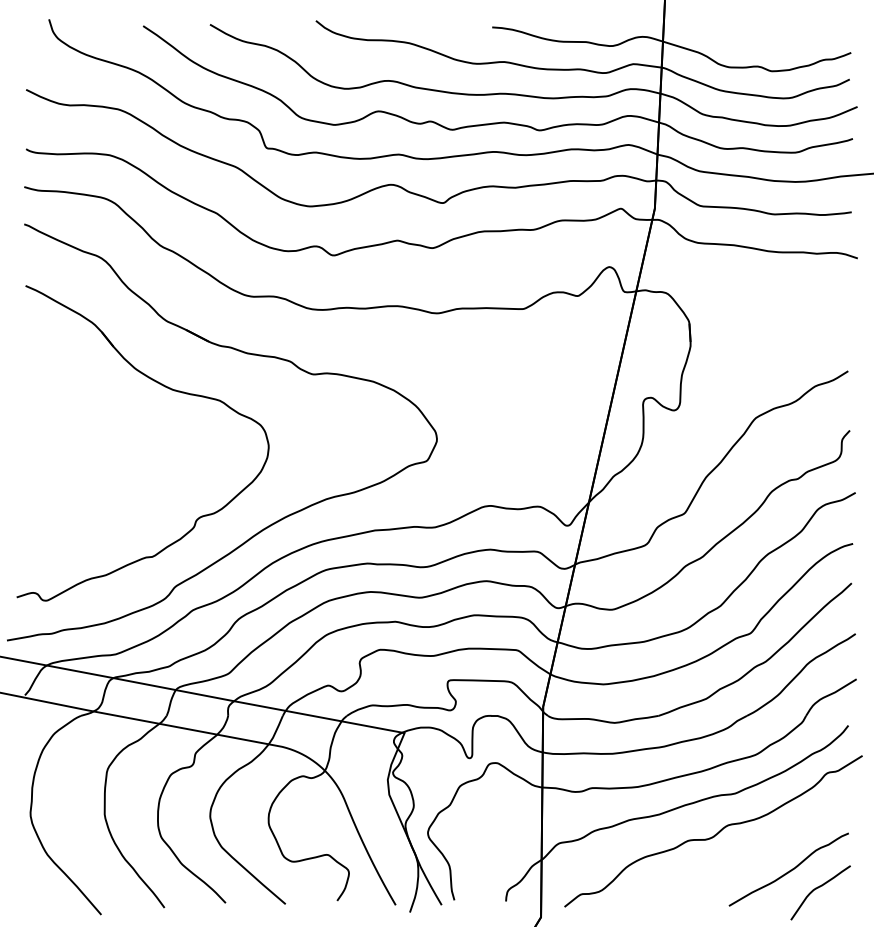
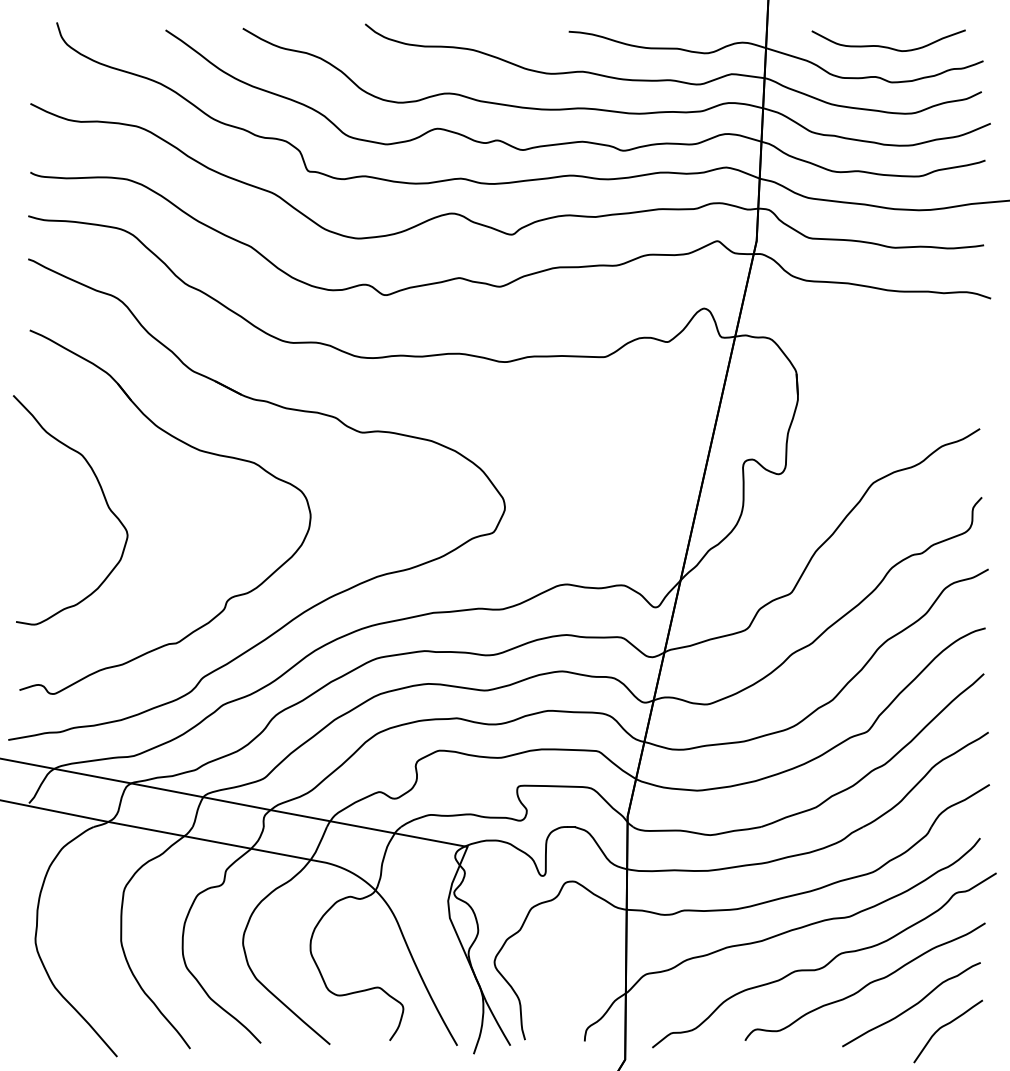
curve: (768, 40) -> (888, 46), added
curve: (89, 430) -> (103, 497), added
curve: (750, 851) -> (867, 983), added

